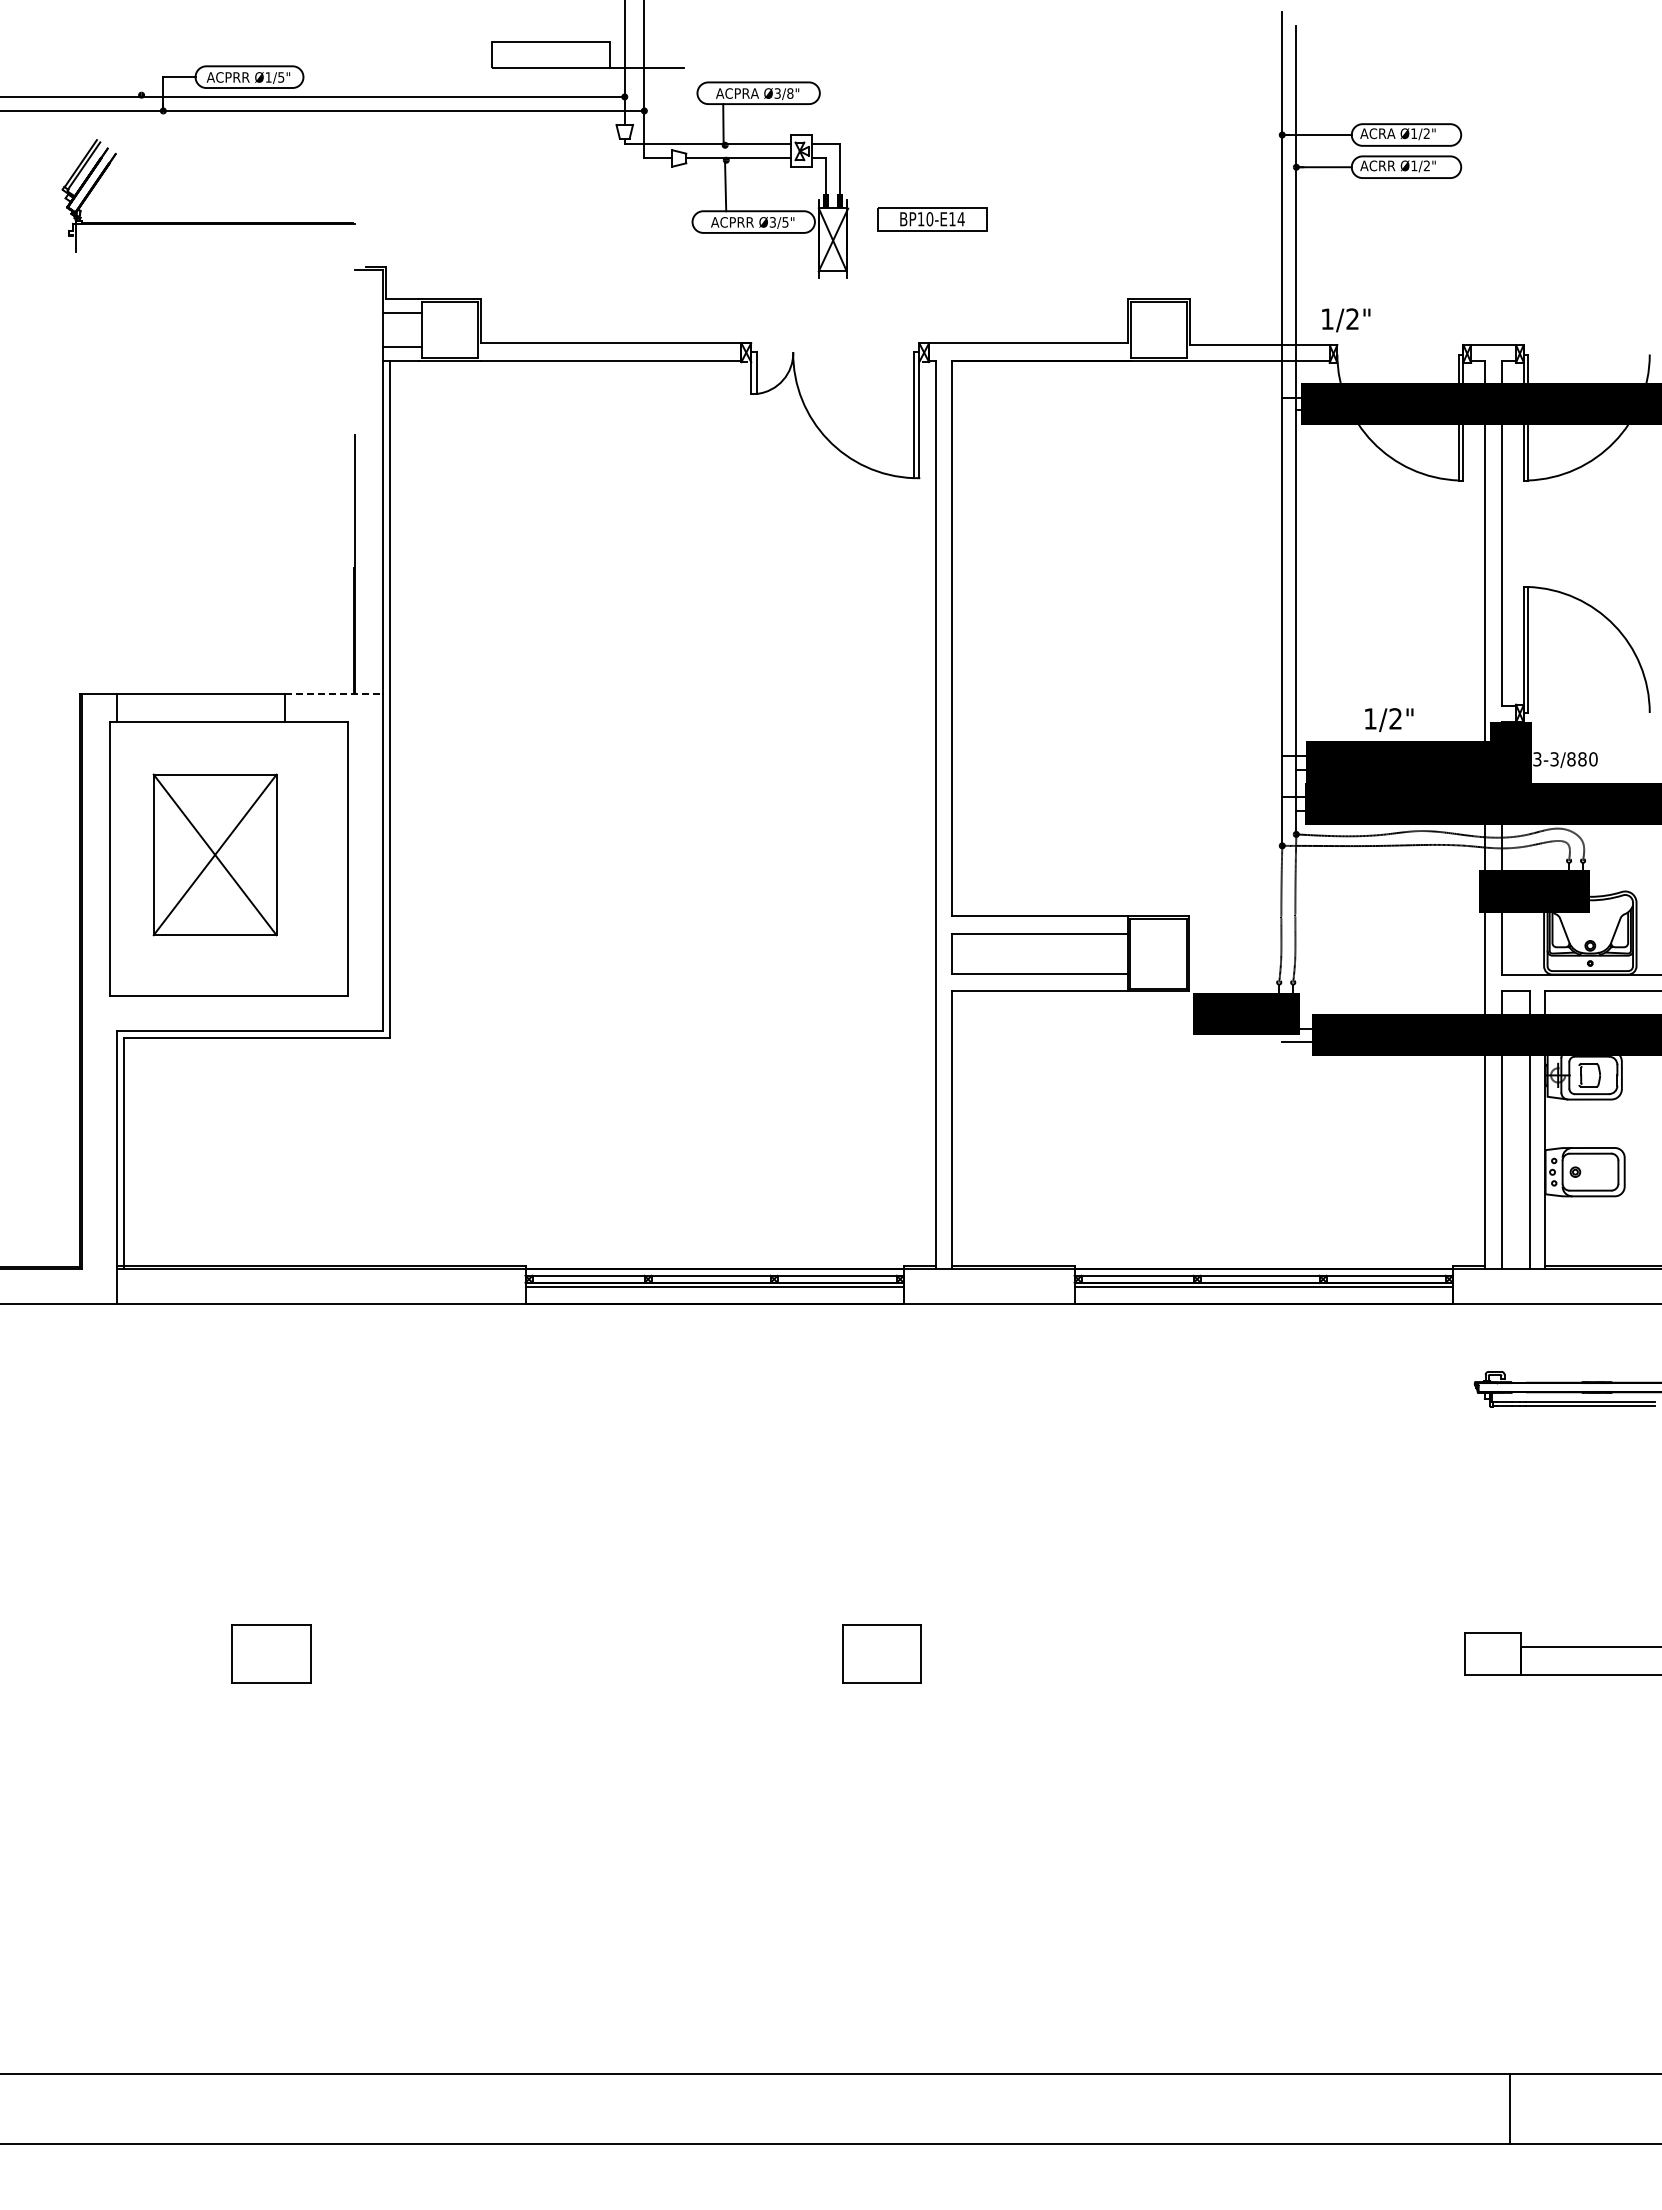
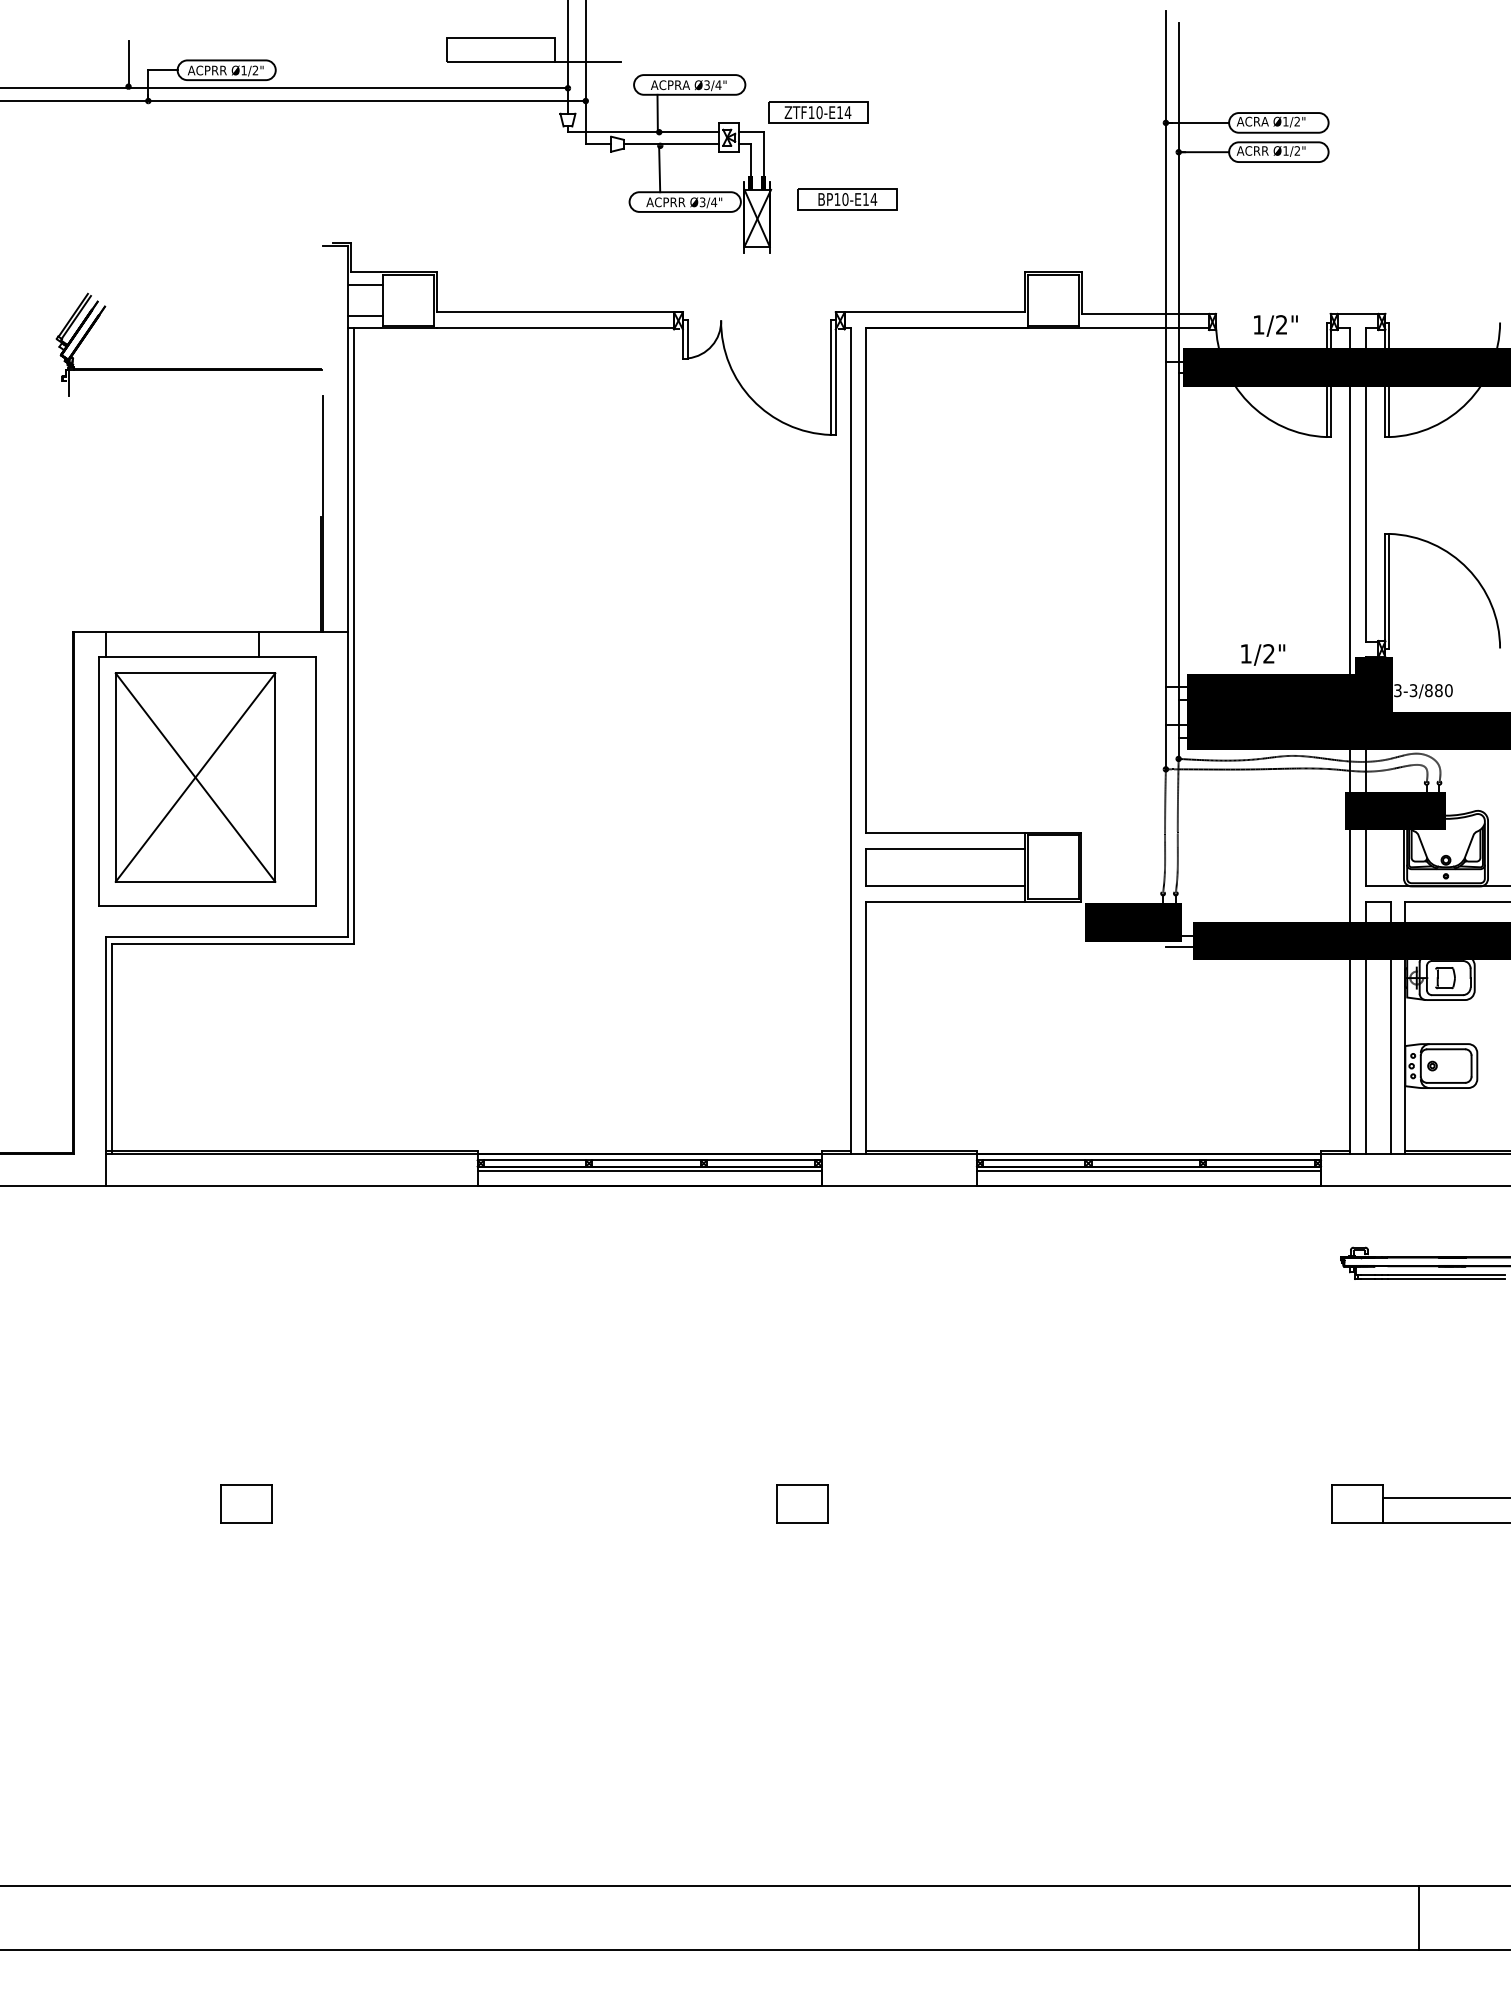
line: (141, 70) -> (128, 64), added
text: (281, 77) -> (255, 70), Ø1/5" -> Ø1/2"
text: (789, 93) -> (717, 85), Ø3/8" -> Ø3/4"
part: (899, 123) -> (817, 112), added
part: (208, 222) -> (189, 368), moved
text: (785, 222) -> (714, 202), Ø3/5" -> Ø3/4"
text: (1346, 320) -> (1276, 326), moved
line: (334, 694) -> (303, 631), dashed -> solid
part: (214, 854) -> (194, 777), size x1.43
part: (270, 1653) -> (245, 1503), size x0.71
part: (881, 1653) -> (801, 1503), size x0.71
line: (1509, 2108) -> (1418, 1917), moved

